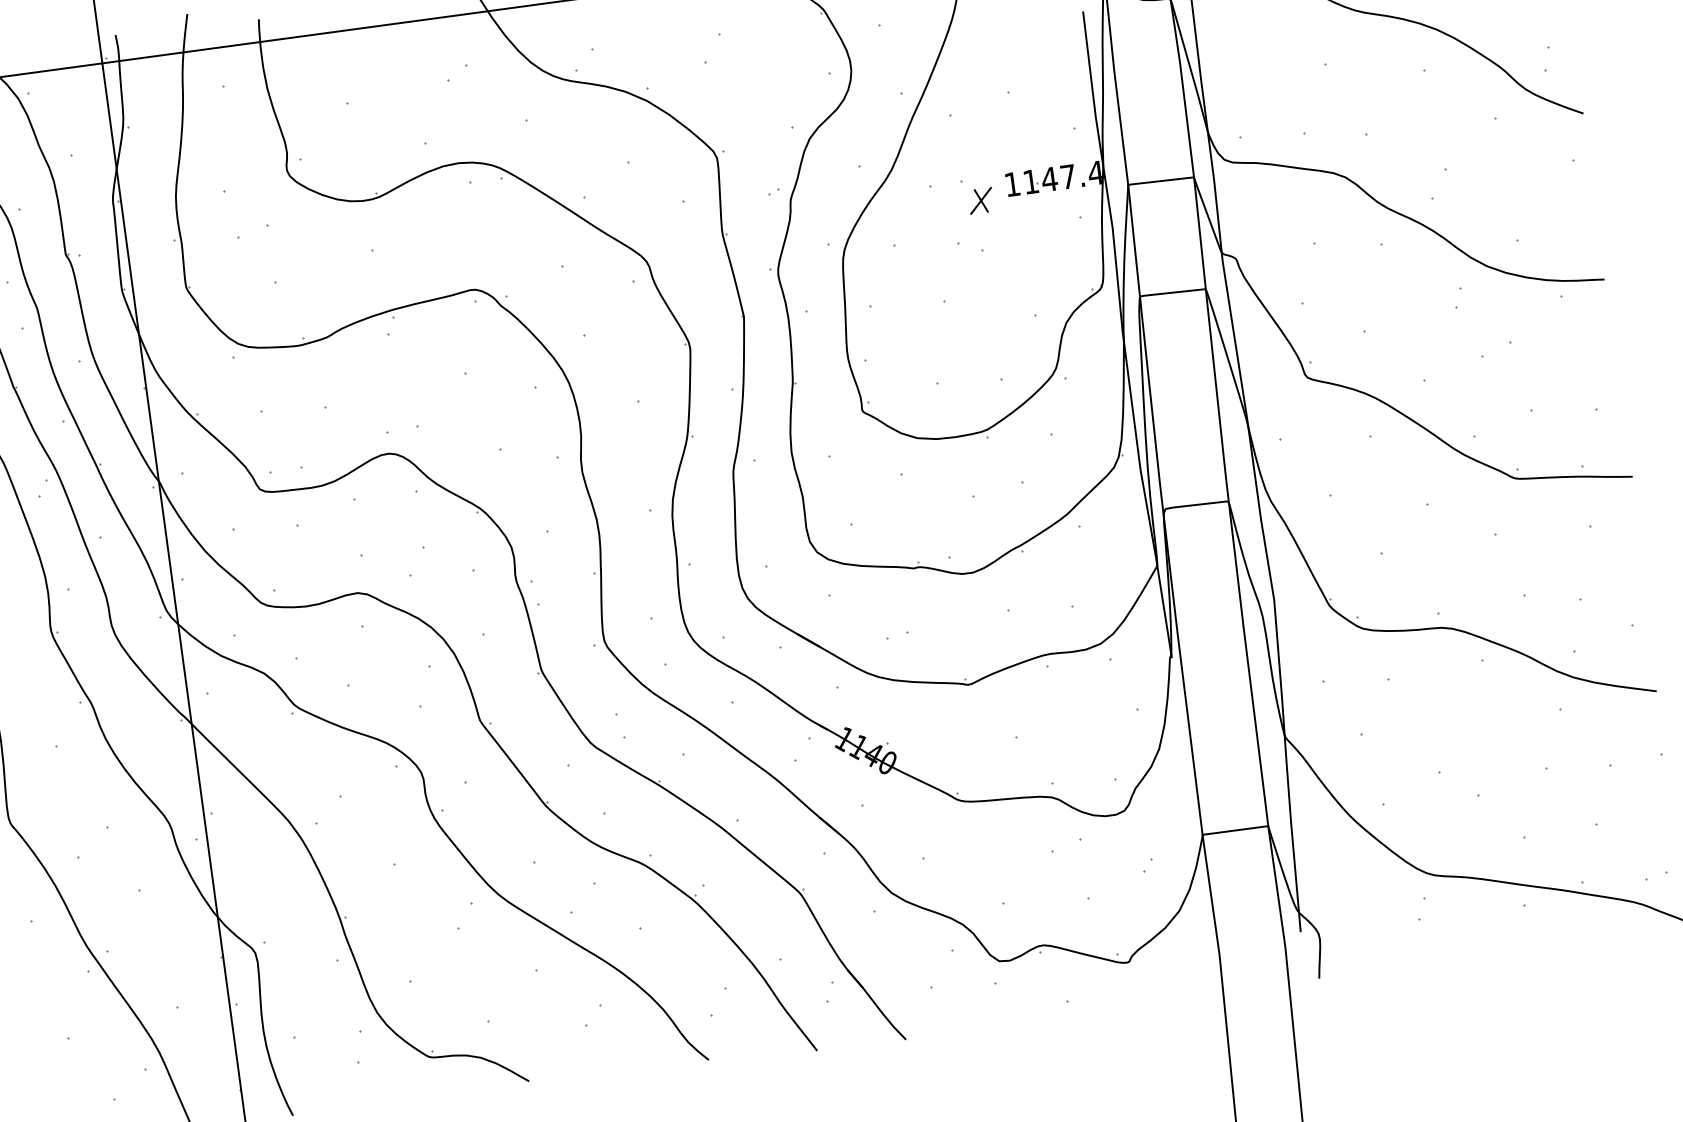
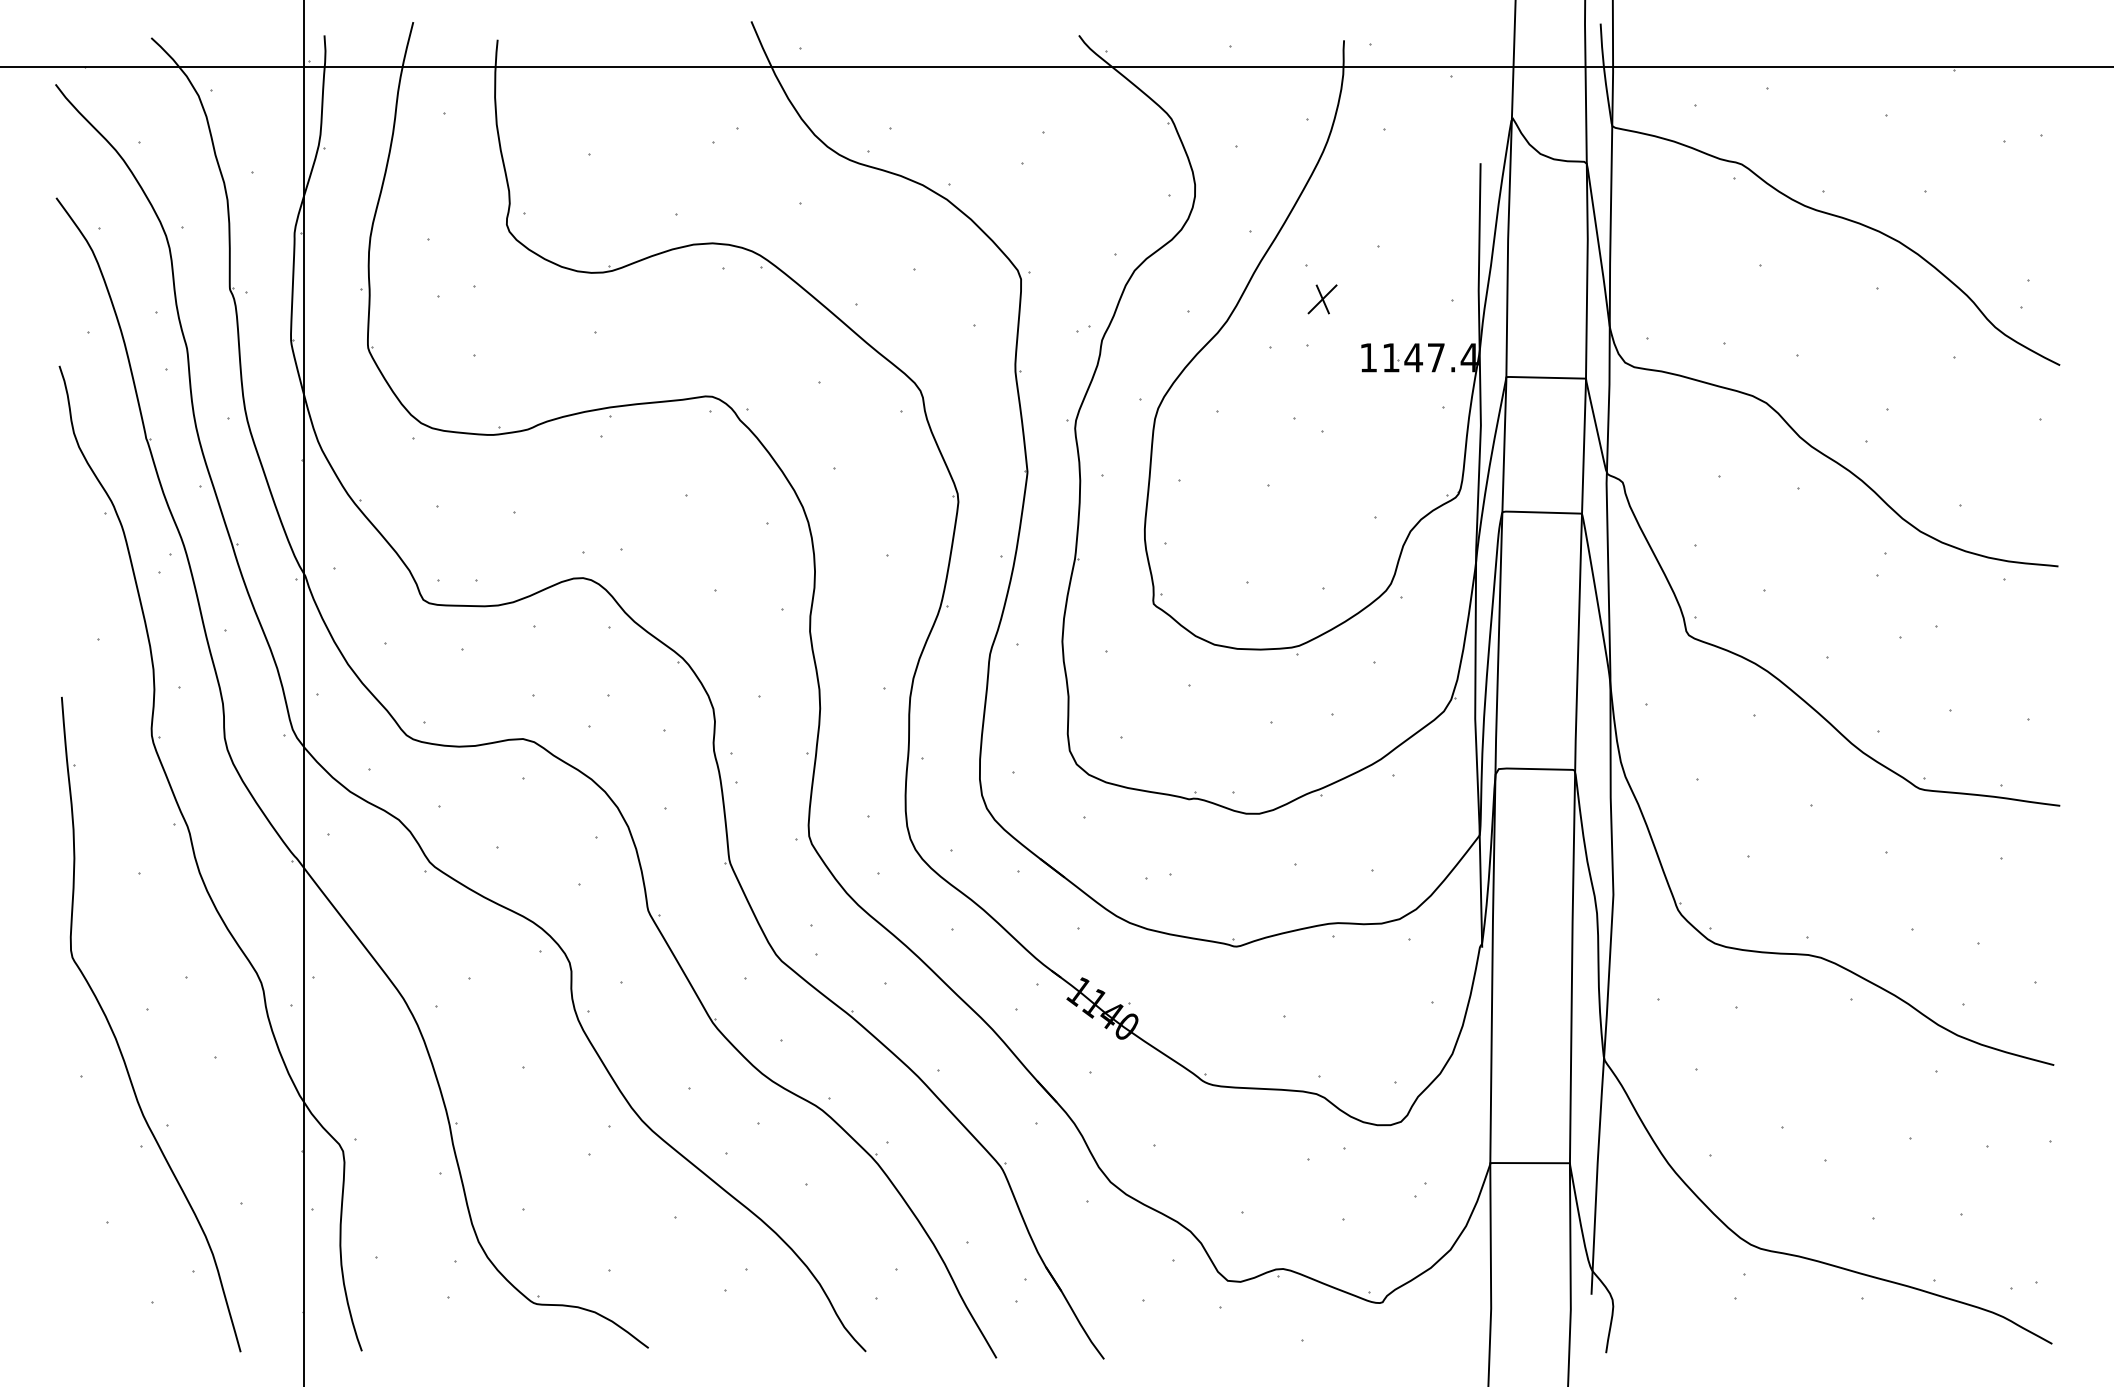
part: (981, 201) -> (1322, 299), moved

